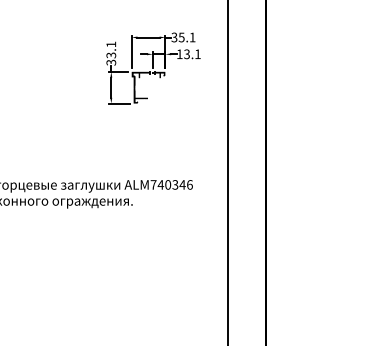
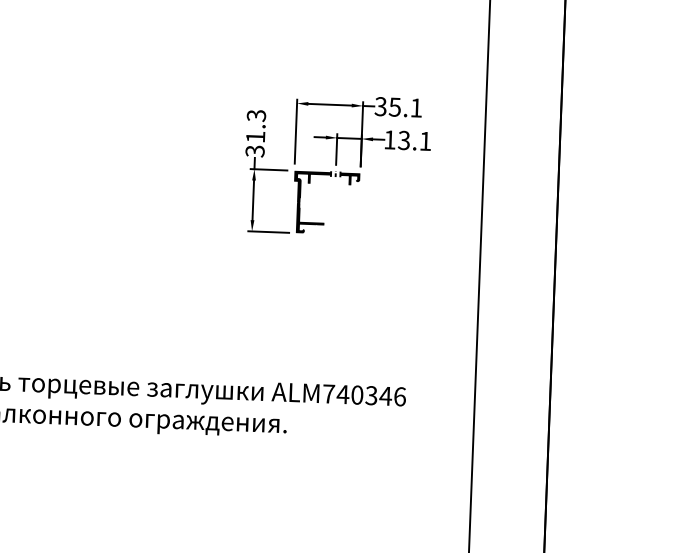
text: (111, 49) -> (256, 125), 33.1 -> 31.3

